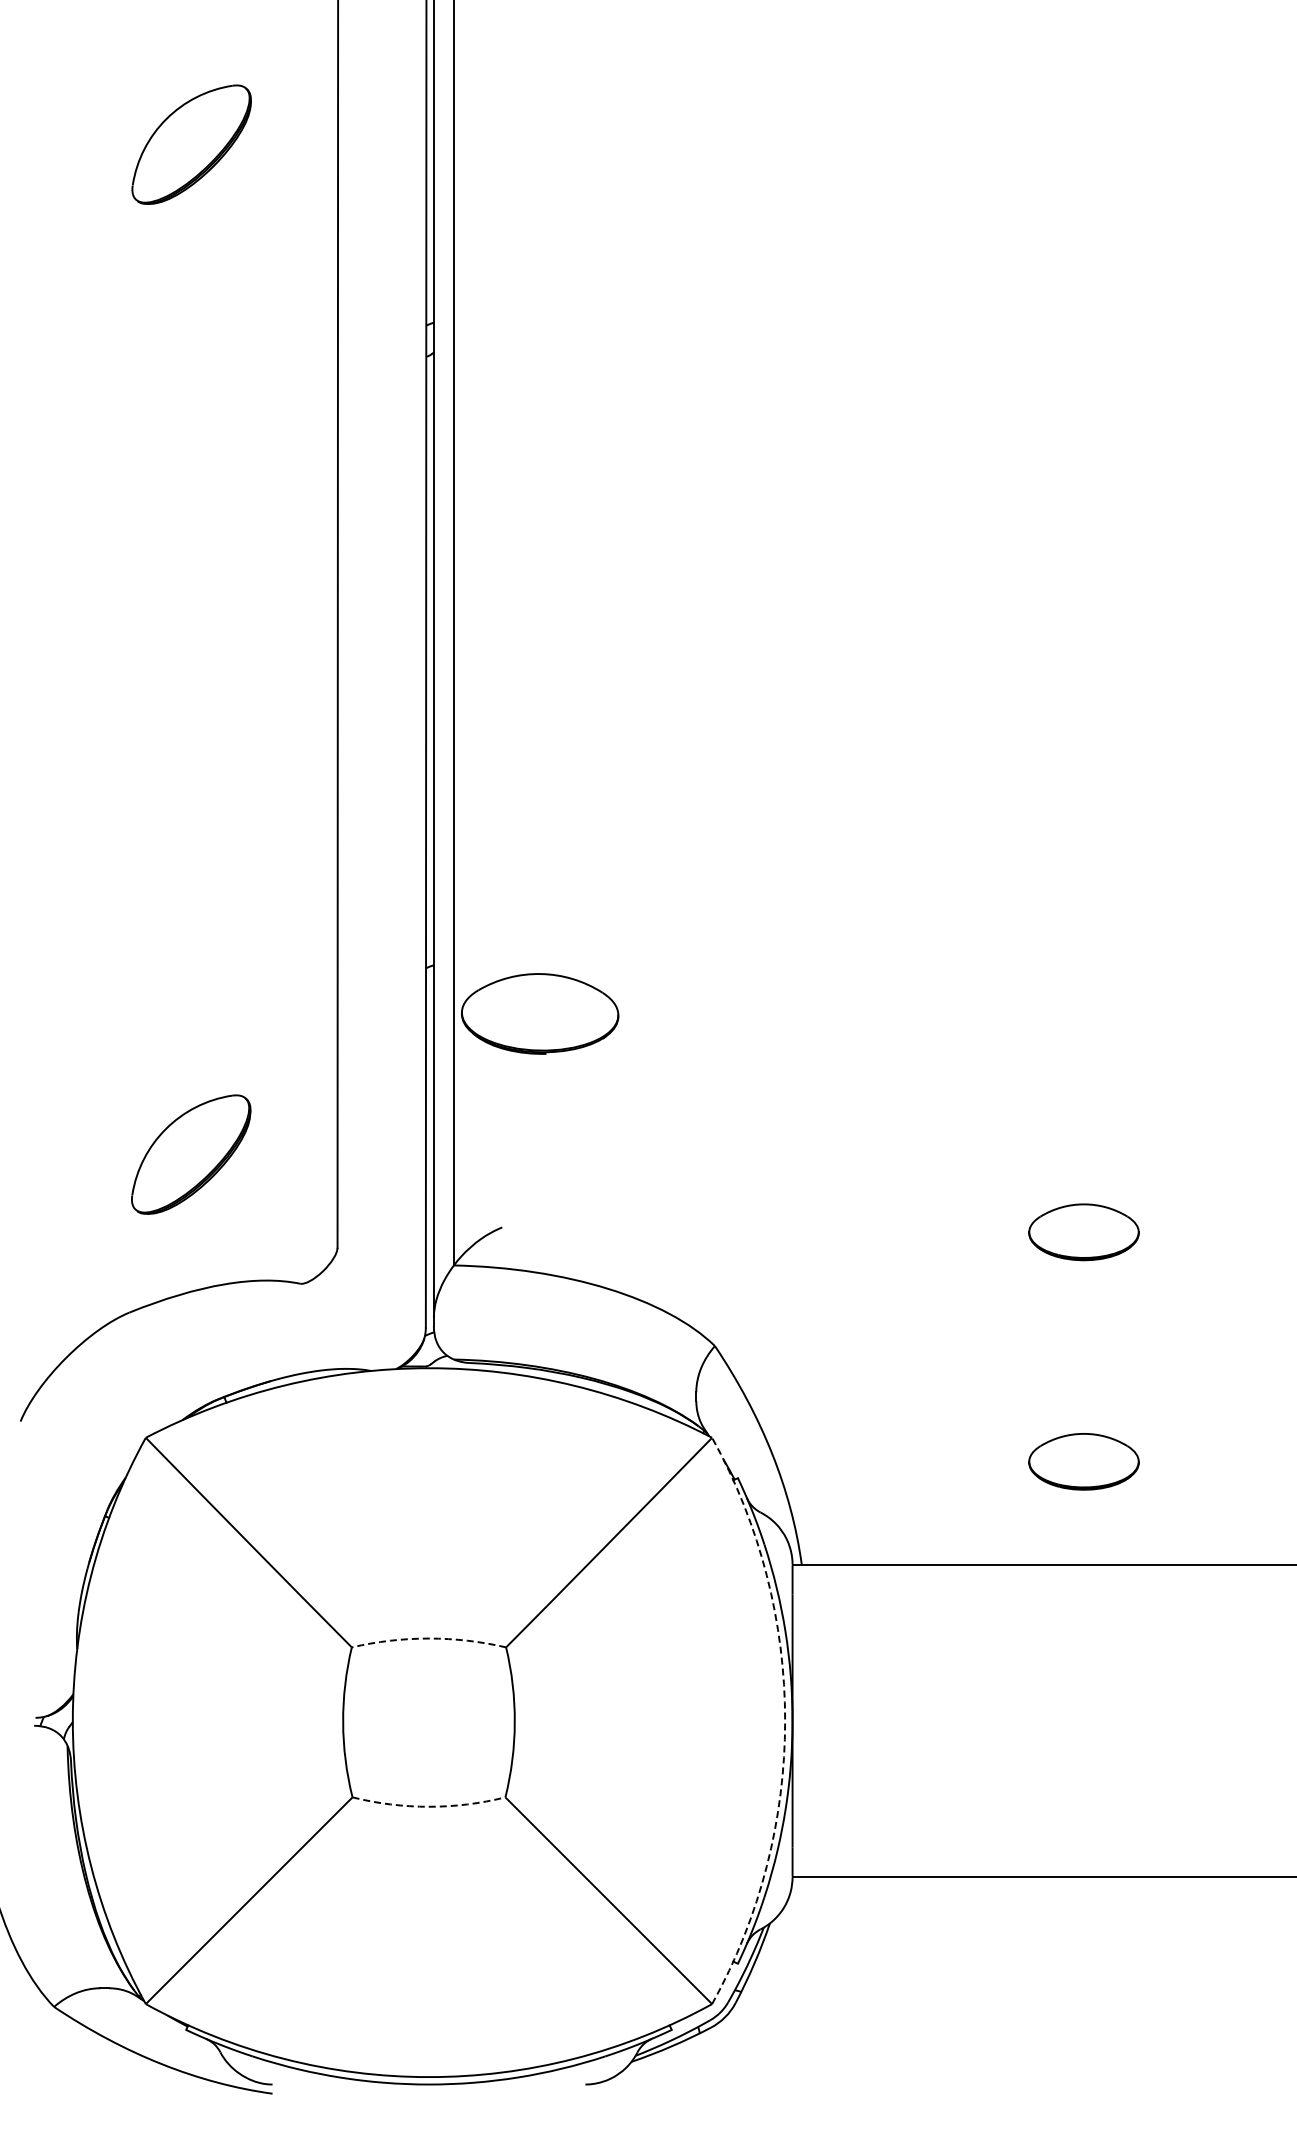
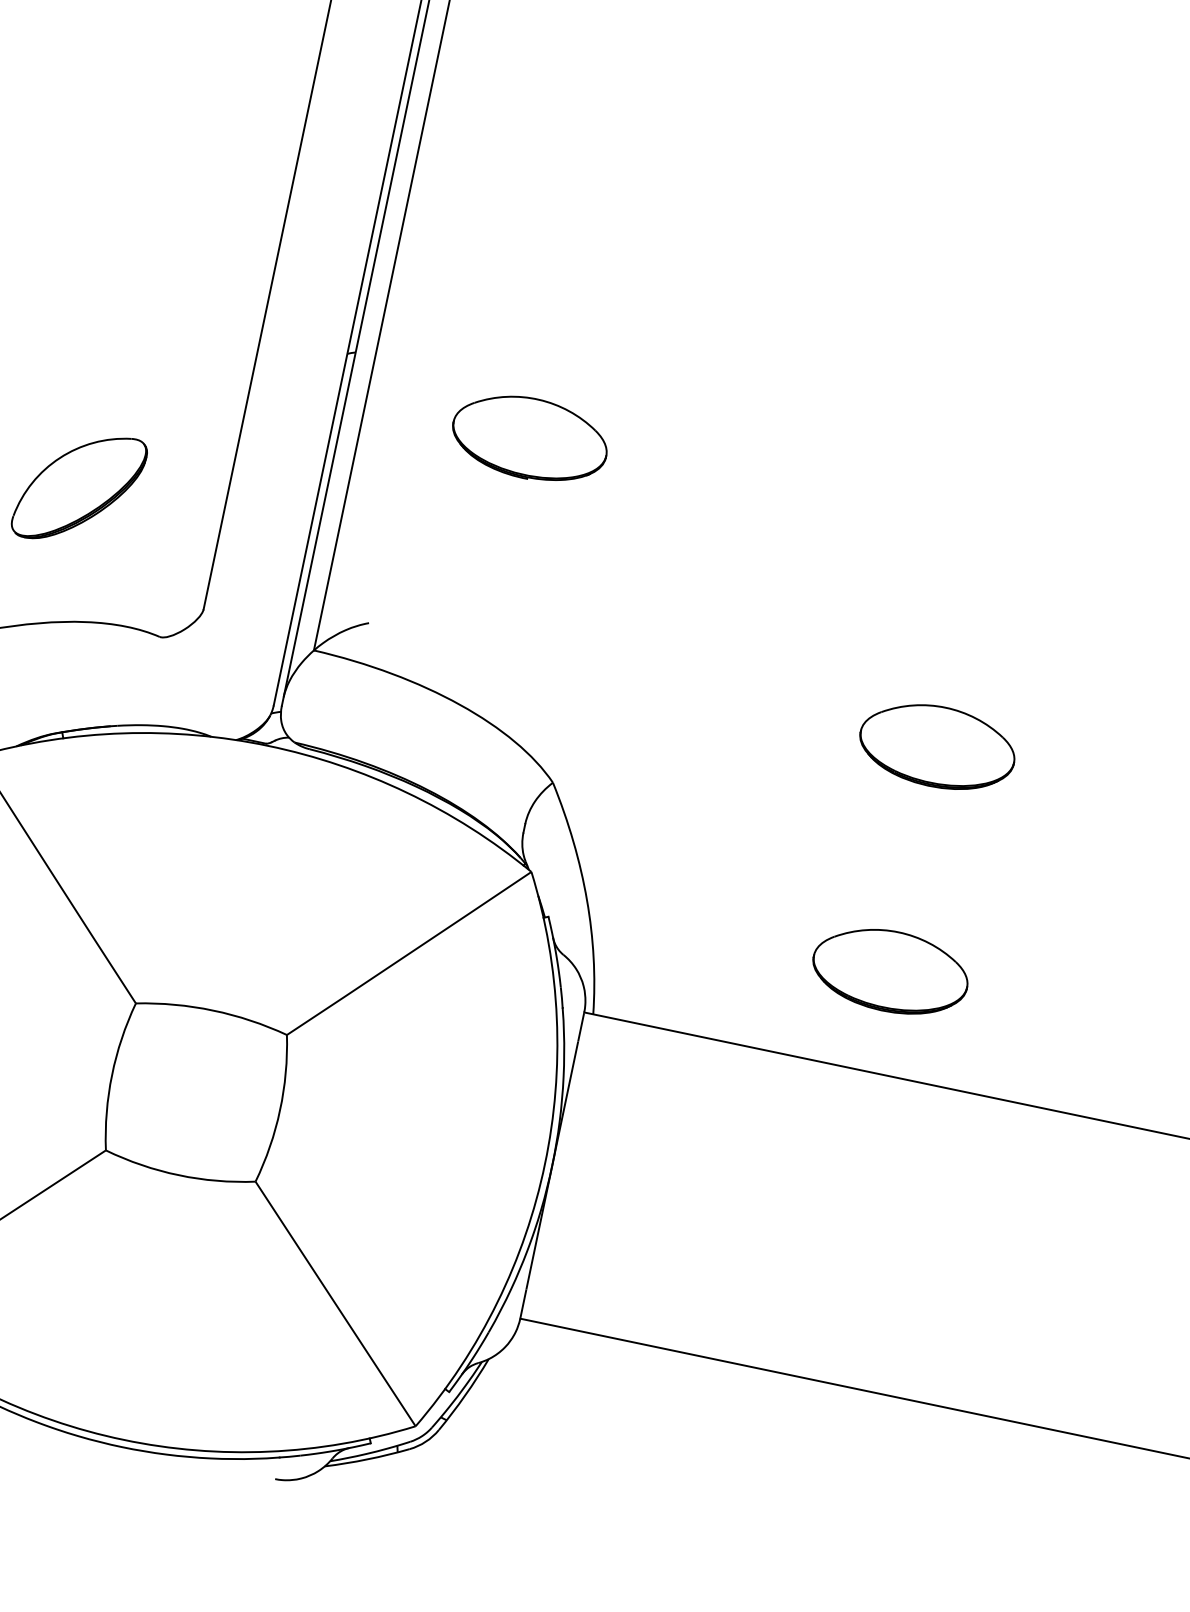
part: (540, 1013) -> (530, 438), moved
part: (1083, 1232) -> (936, 746), size x1.43
part: (1083, 1461) -> (890, 971), size x1.43
arc: (428, 1638) -> (212, 1010), dashed -> solid
arc: (785, 1720) -> (545, 1163), dashed -> solid
arc: (428, 1806) -> (178, 1174), dashed -> solid

